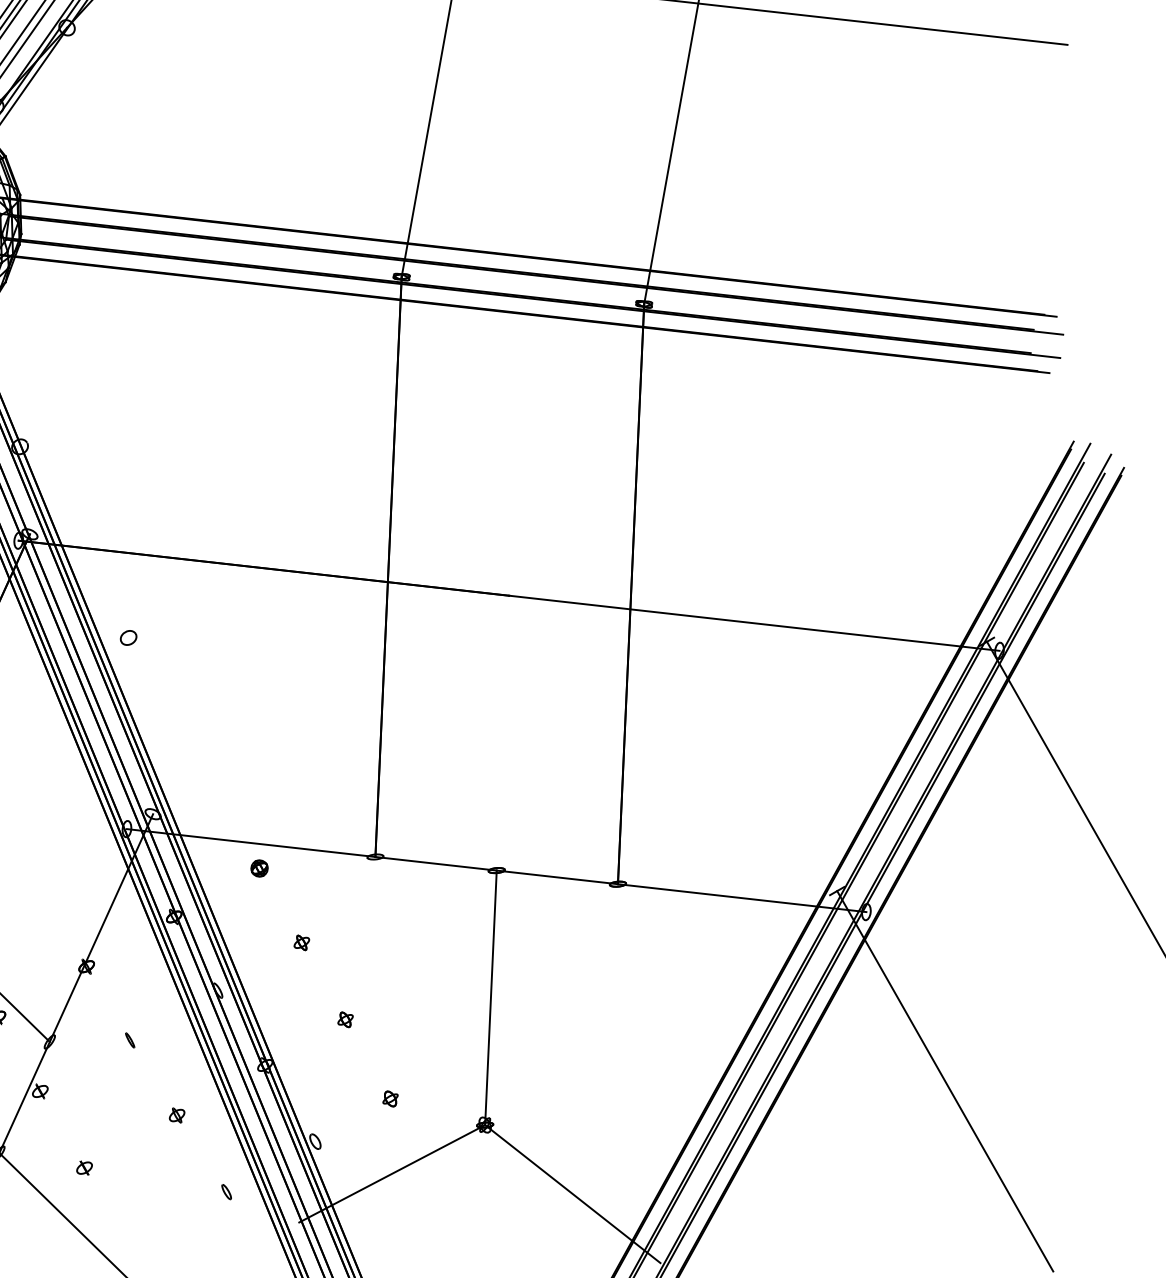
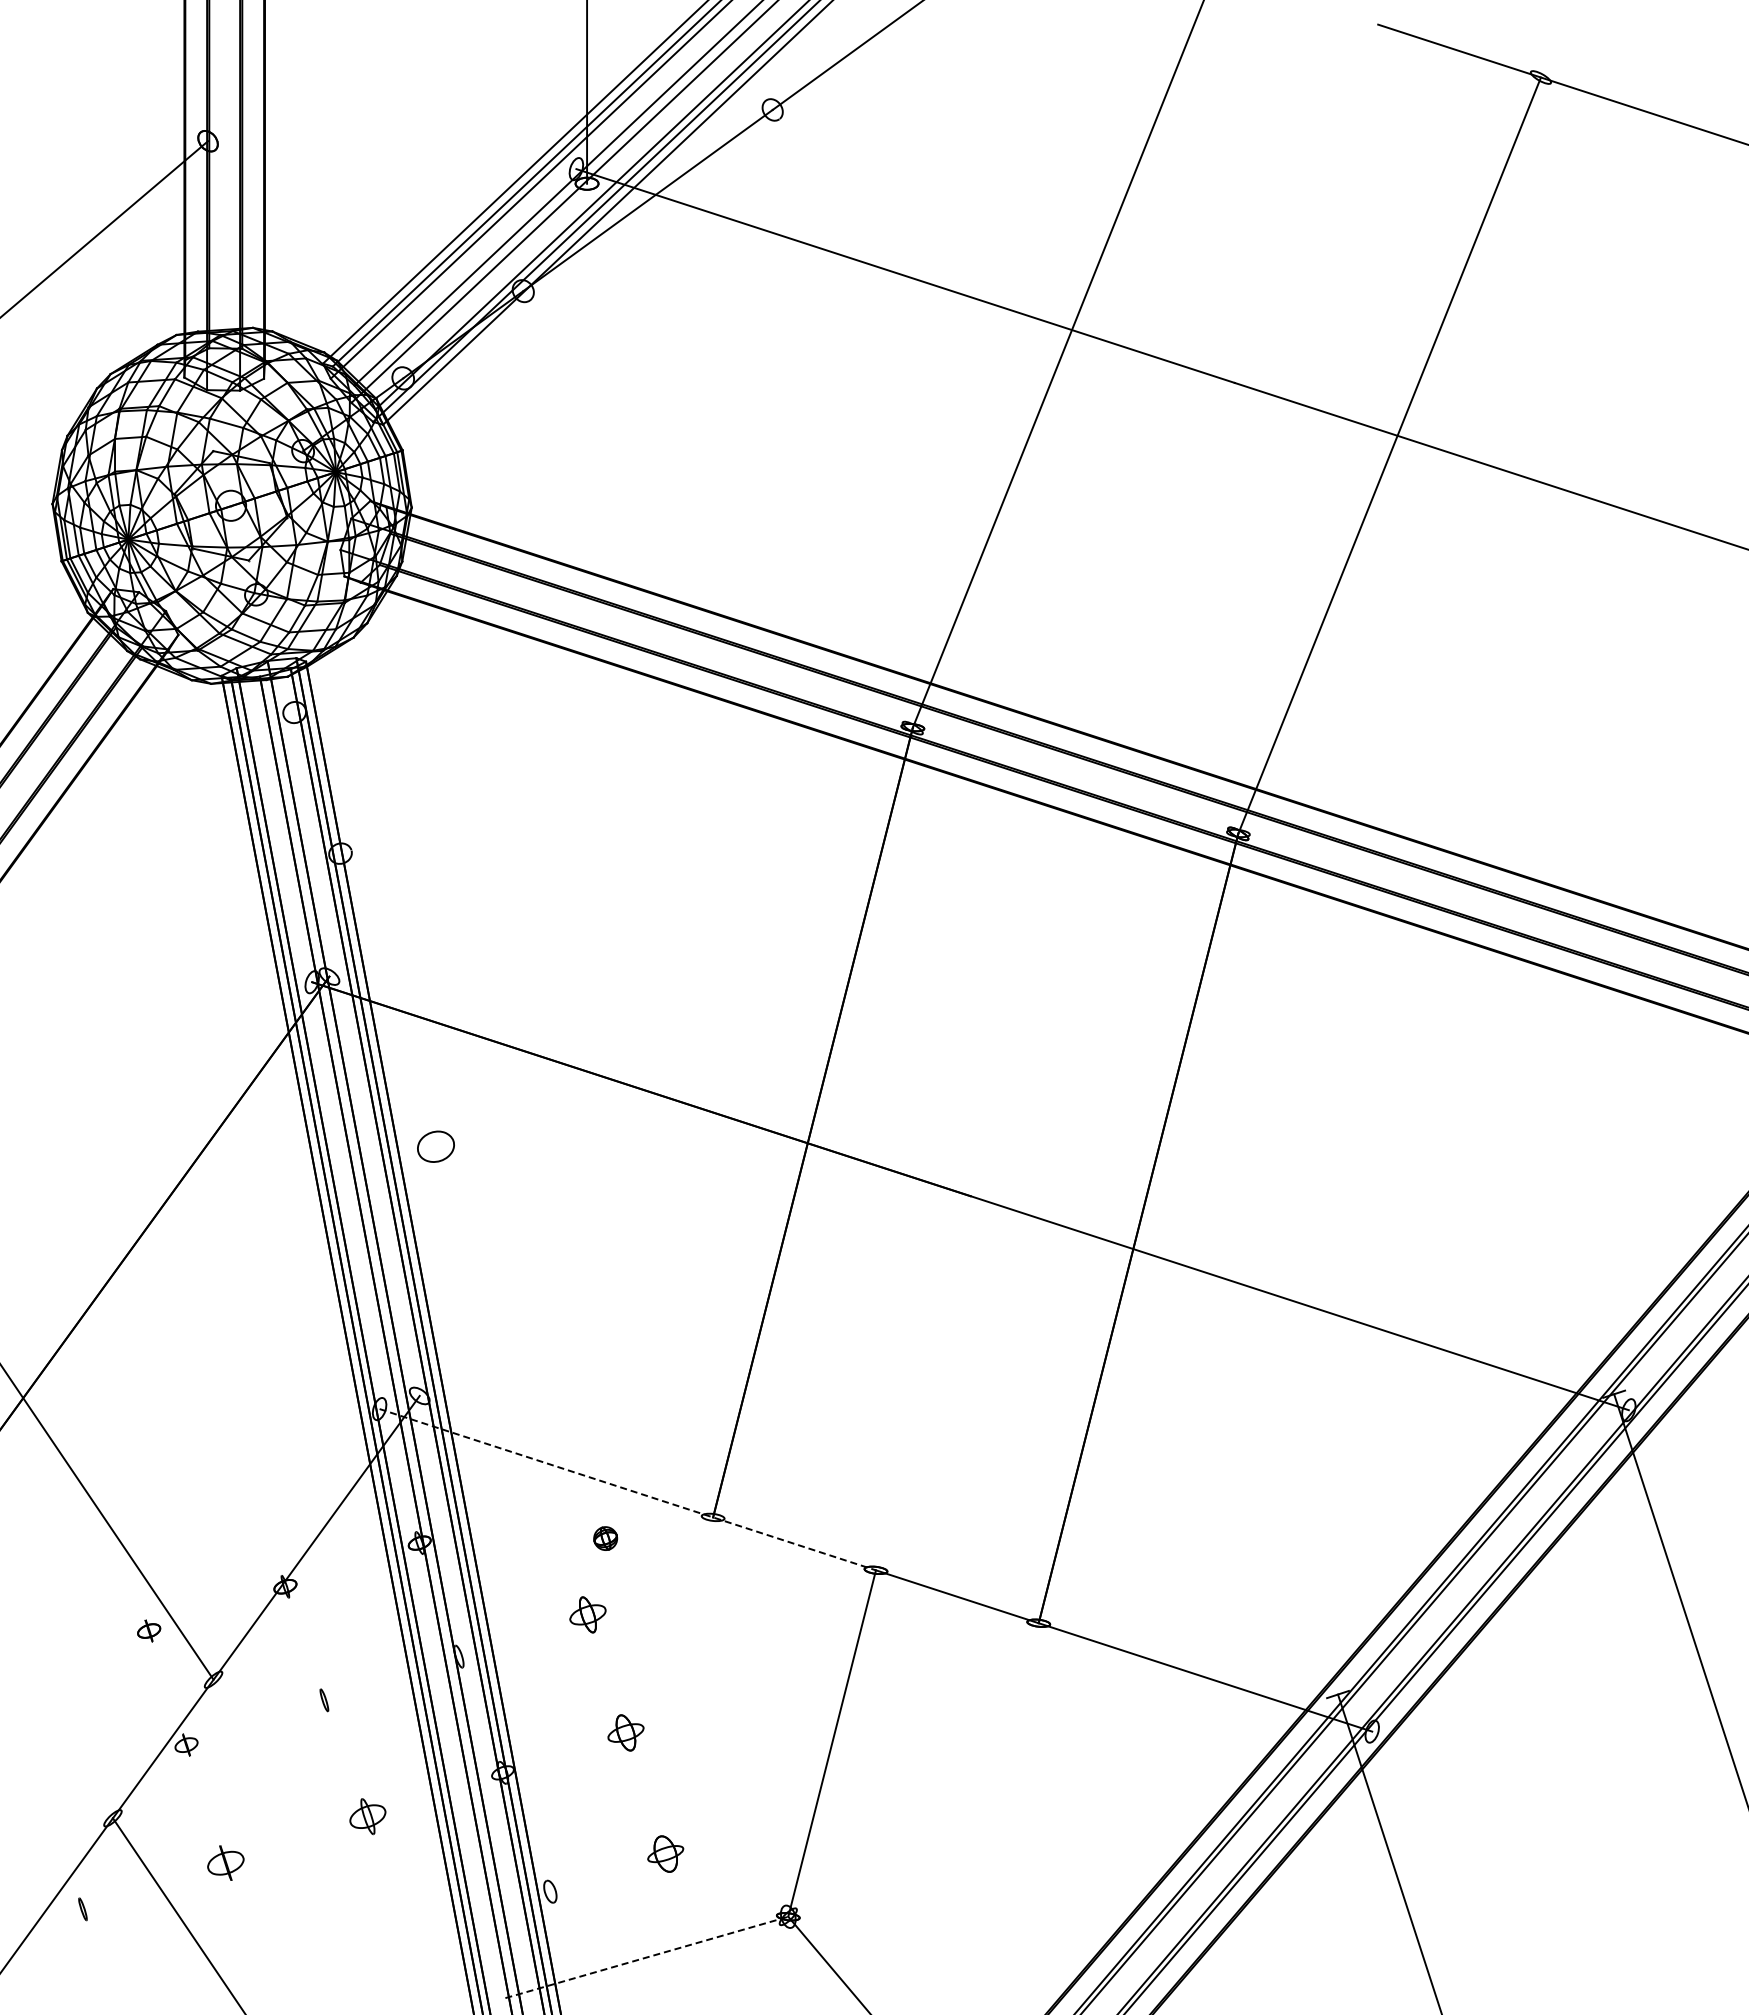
part: (128, 637) -> (435, 1146), size x1.6
line: (311, 849) -> (627, 1489), solid -> dashed
part: (259, 868) -> (605, 1538), moved
part: (301, 942) -> (587, 1614), size x1.6
part: (345, 1019) -> (626, 1732), size x1.6
part: (390, 1099) -> (665, 1854), size x1.6
part: (176, 1115) -> (367, 1816), size x1.6
part: (84, 1167) -> (225, 1862), size x1.6
line: (392, 1173) -> (647, 1957), solid -> dashed
part: (226, 1191) -> (413, 1935), removed

